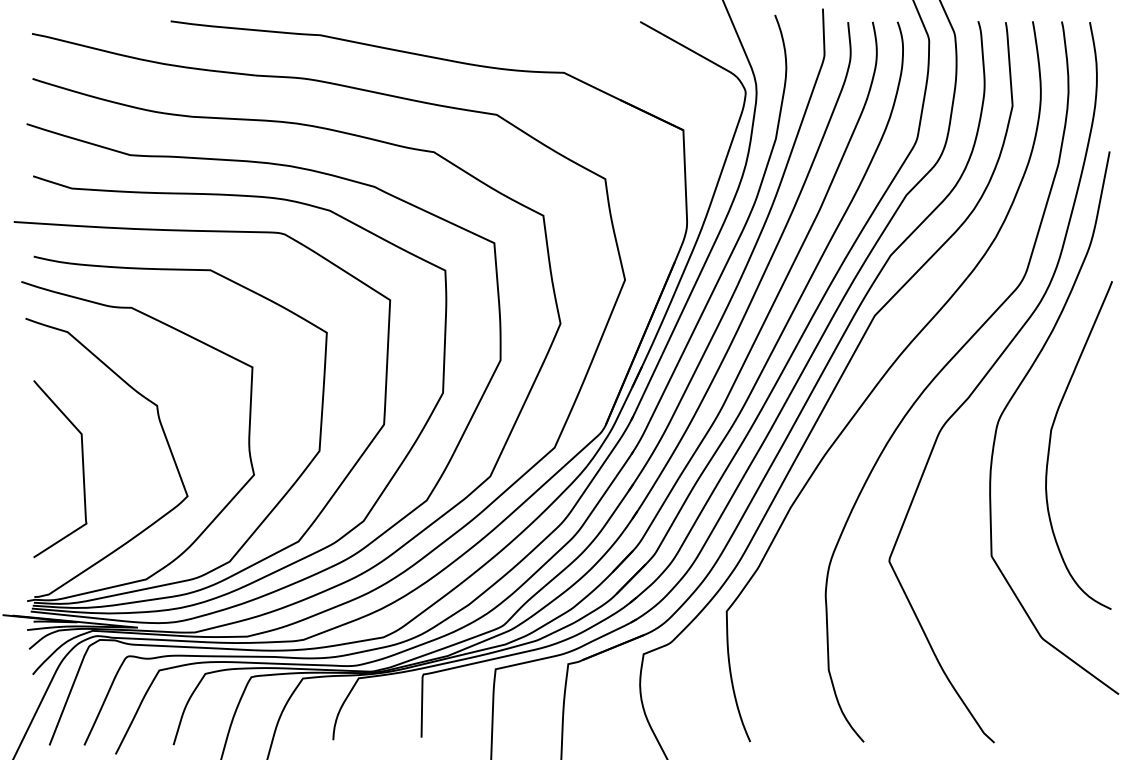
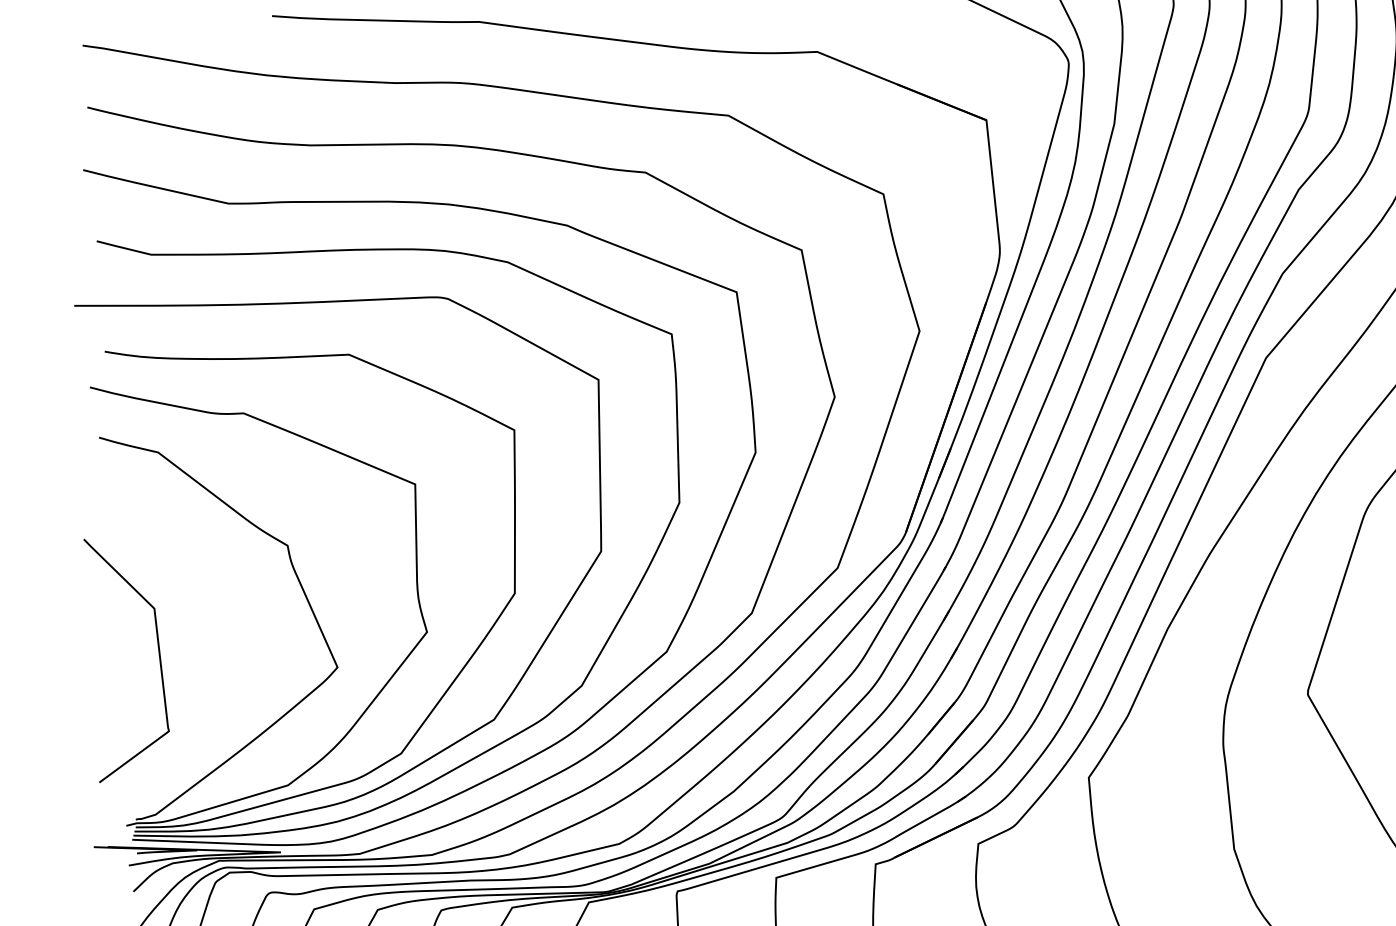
curve: (82, 469) -> (158, 657), moved

